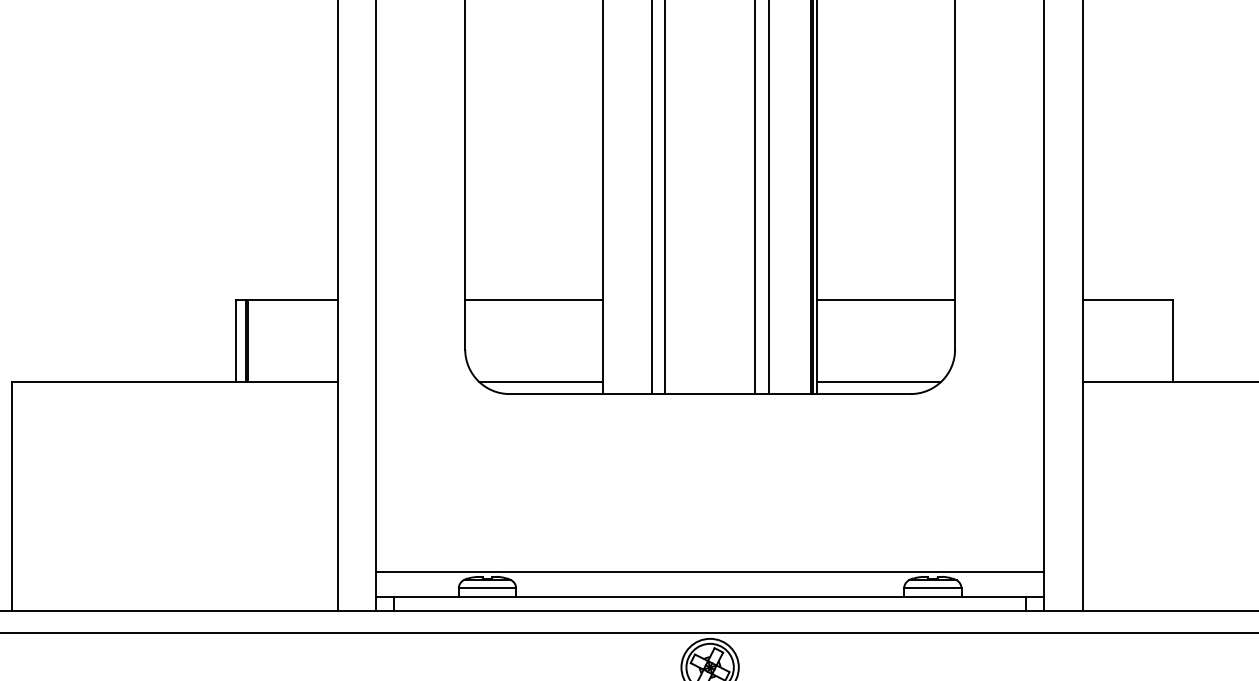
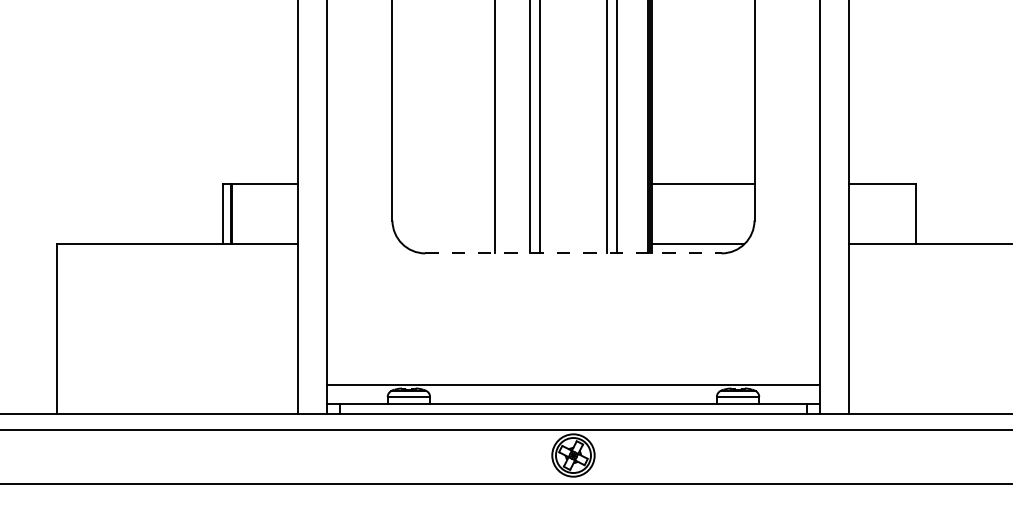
line: (534, 299) -> (443, 183), removed
line: (541, 382) -> (448, 244), removed
line: (710, 394) -> (573, 253), solid -> dashed

